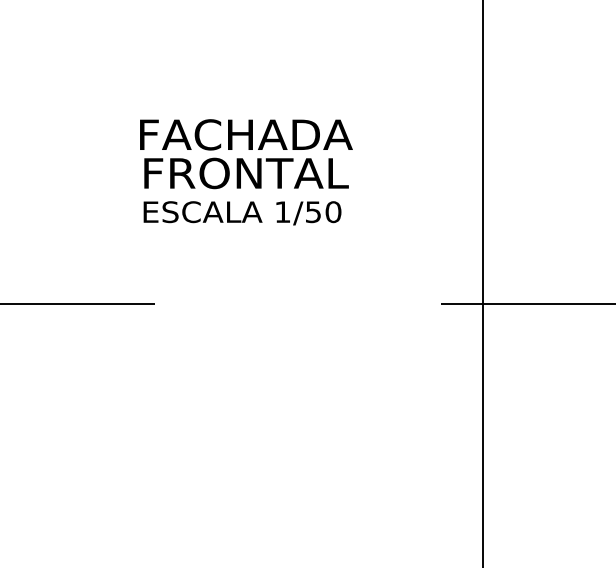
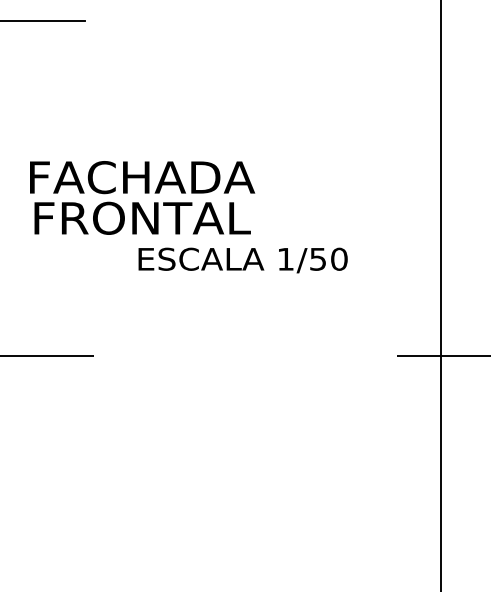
text: (246, 154) -> (142, 198), moved
text: (242, 213) -> (243, 260), moved

